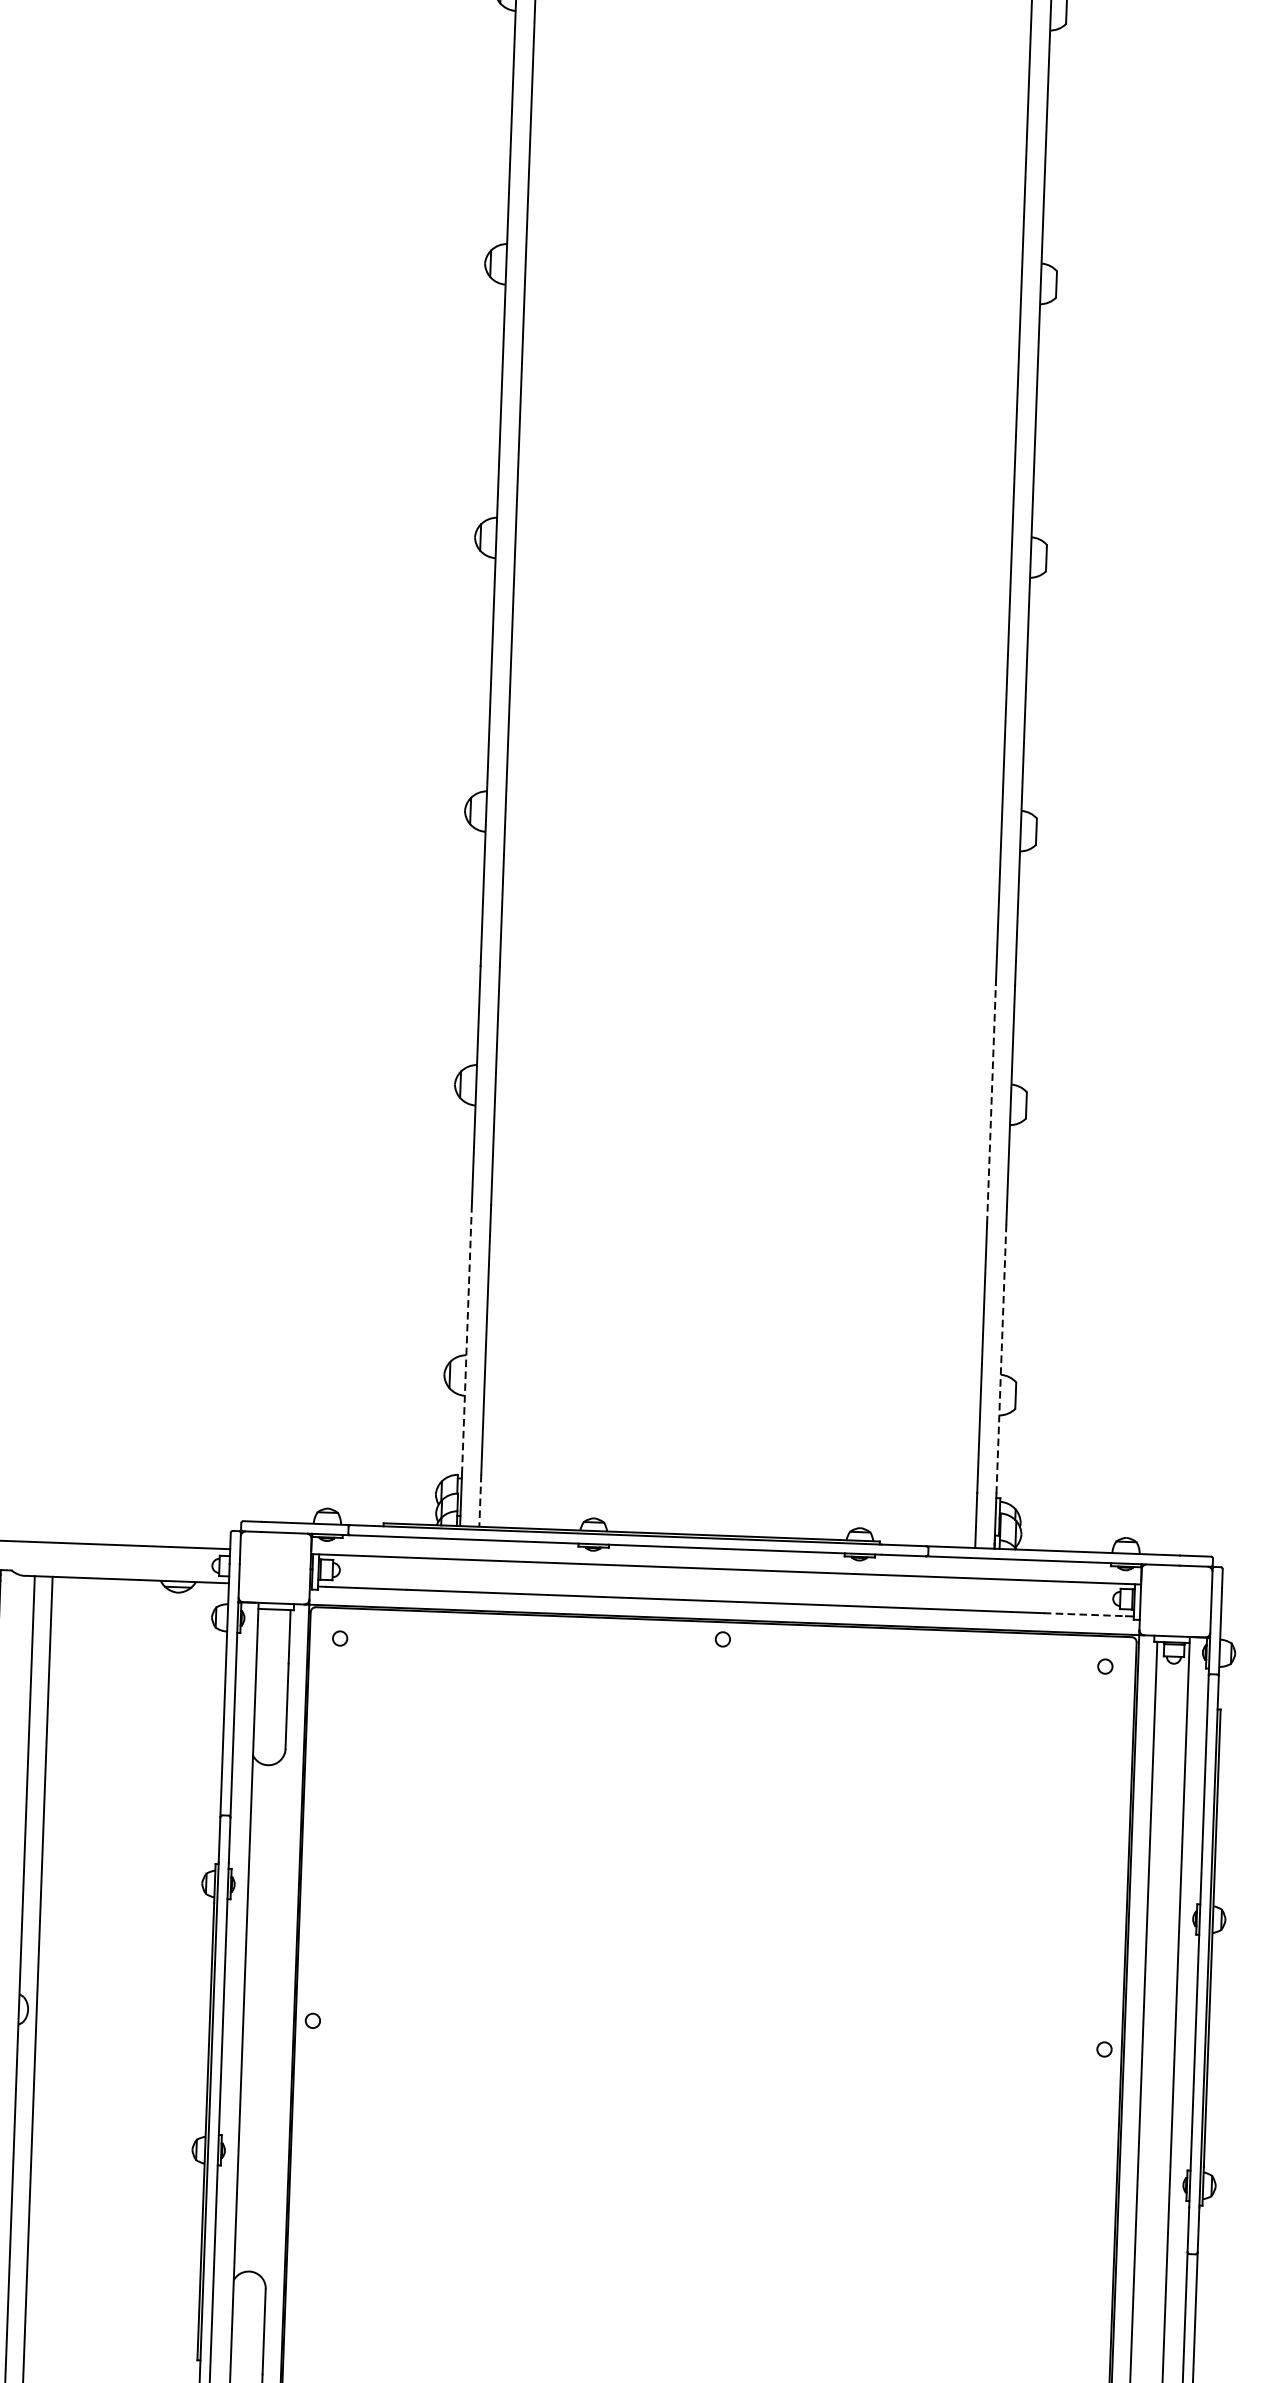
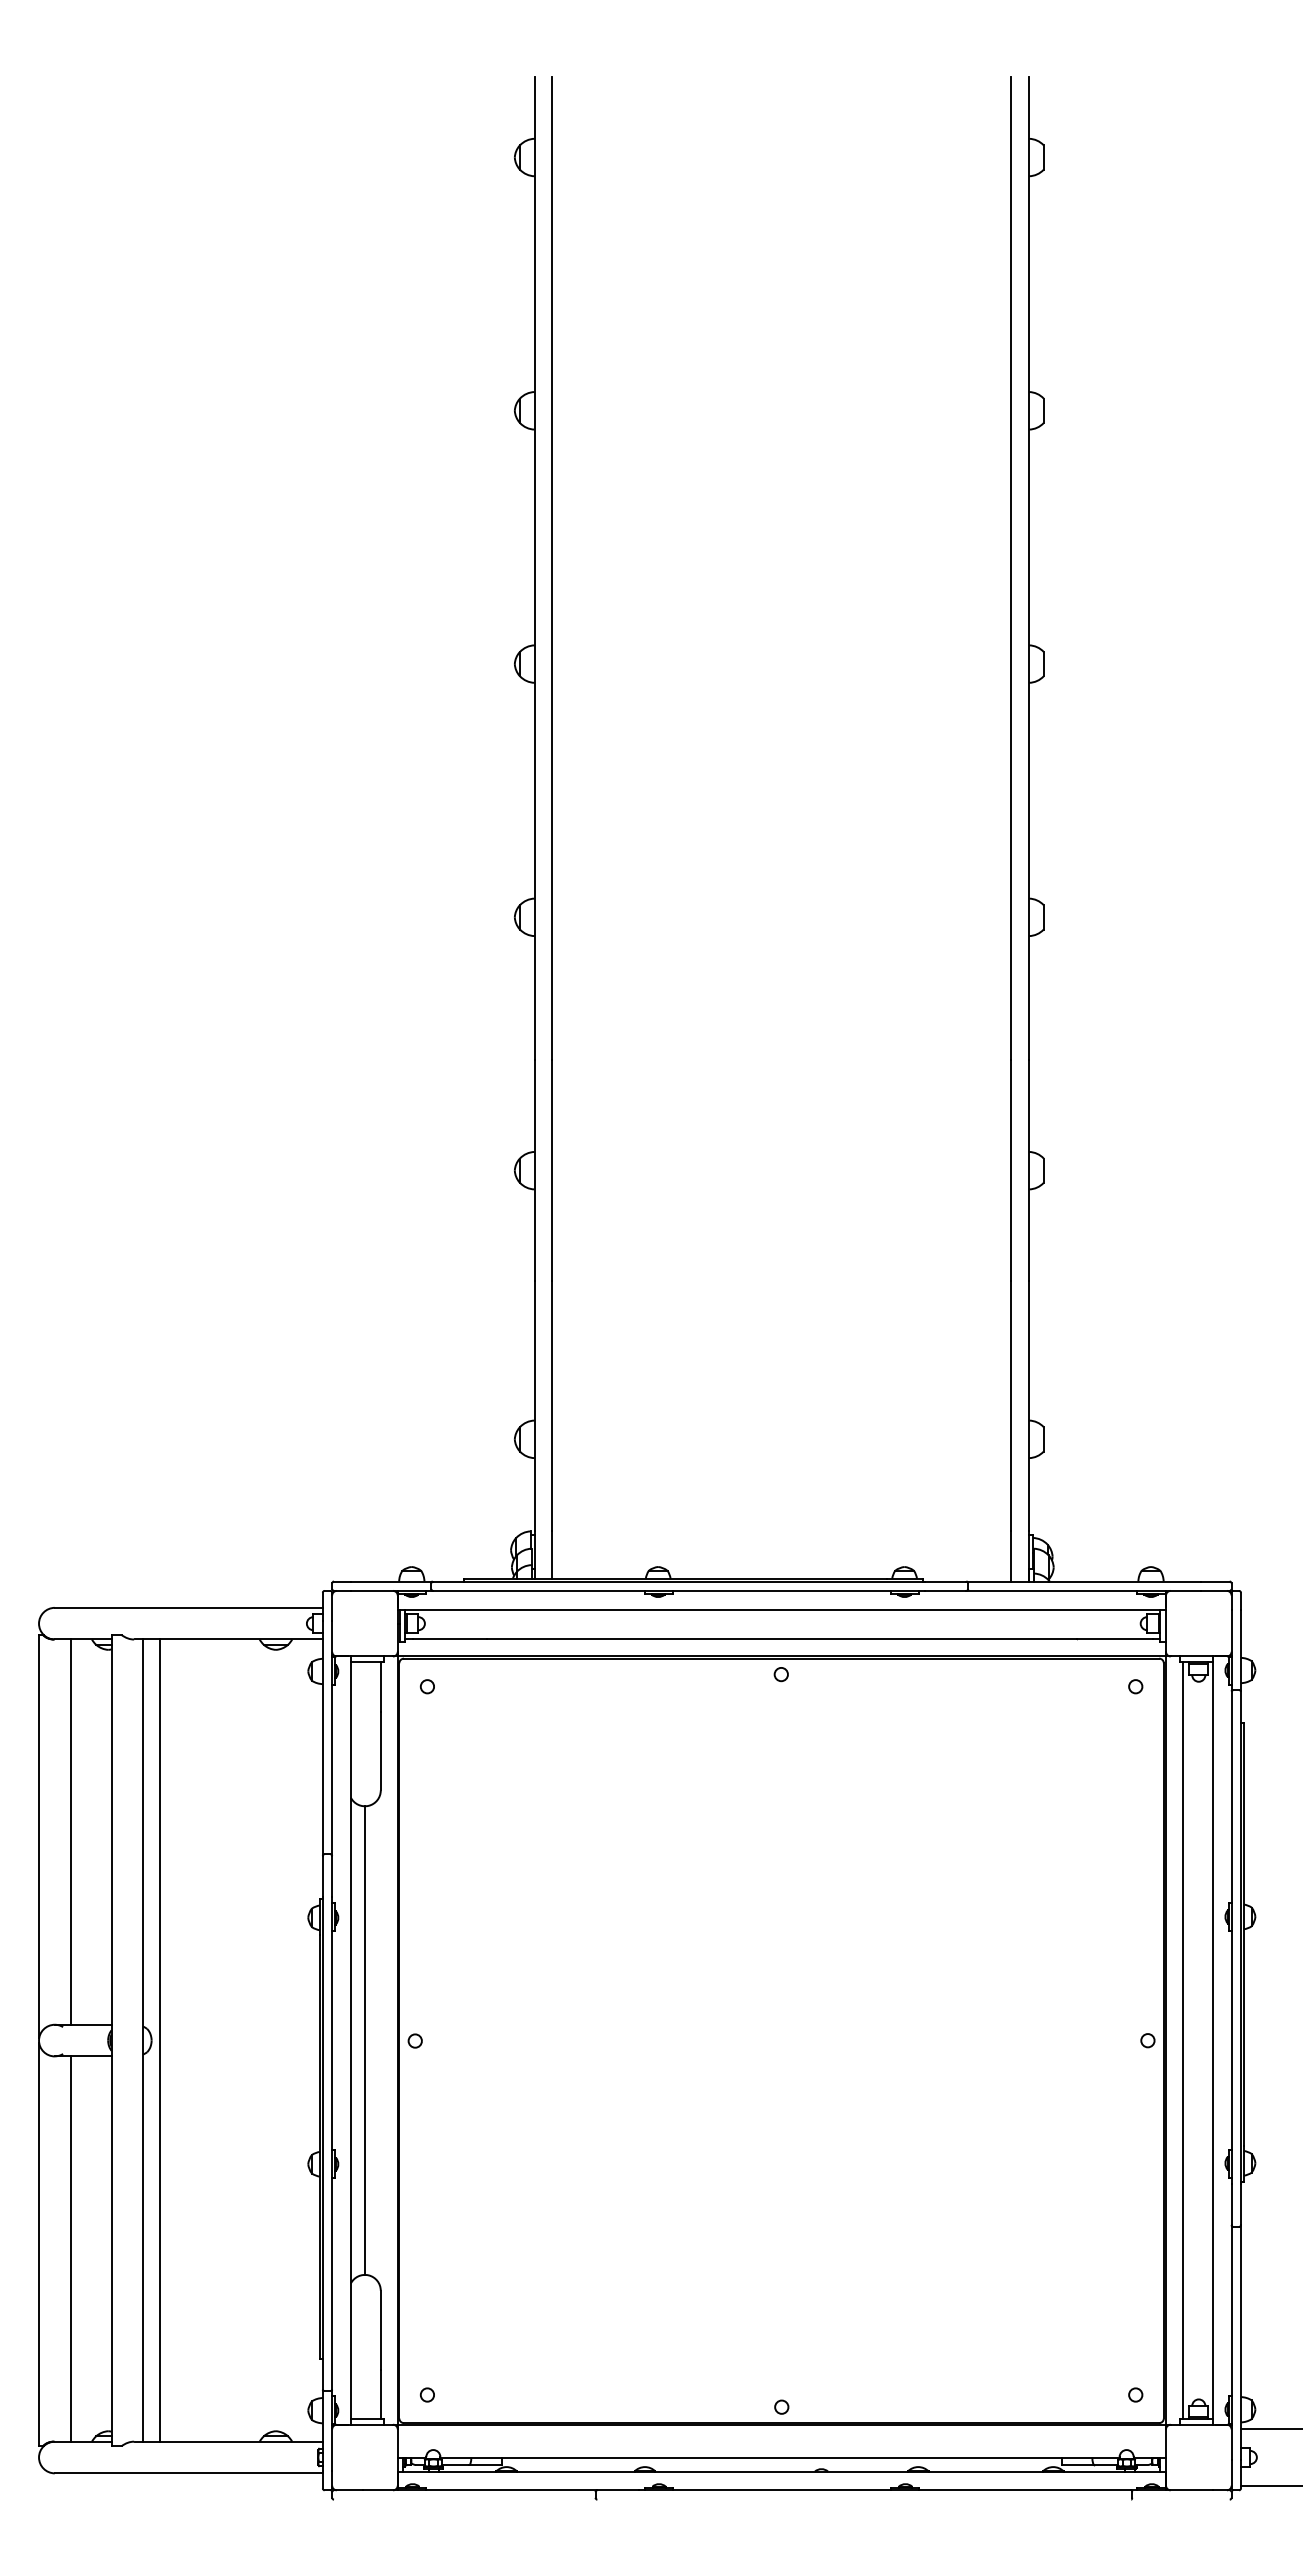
line: (991, 1103) -> (1011, 1170), dashed -> solid
line: (466, 1338) -> (534, 1405), dashed -> solid
line: (1001, 1358) -> (1029, 1405), dashed -> solid
line: (480, 1501) -> (552, 1555), dashed -> solid
line: (1085, 1614) -> (1115, 1639), dashed -> solid
line: (258, 2018) -> (364, 2040), added

